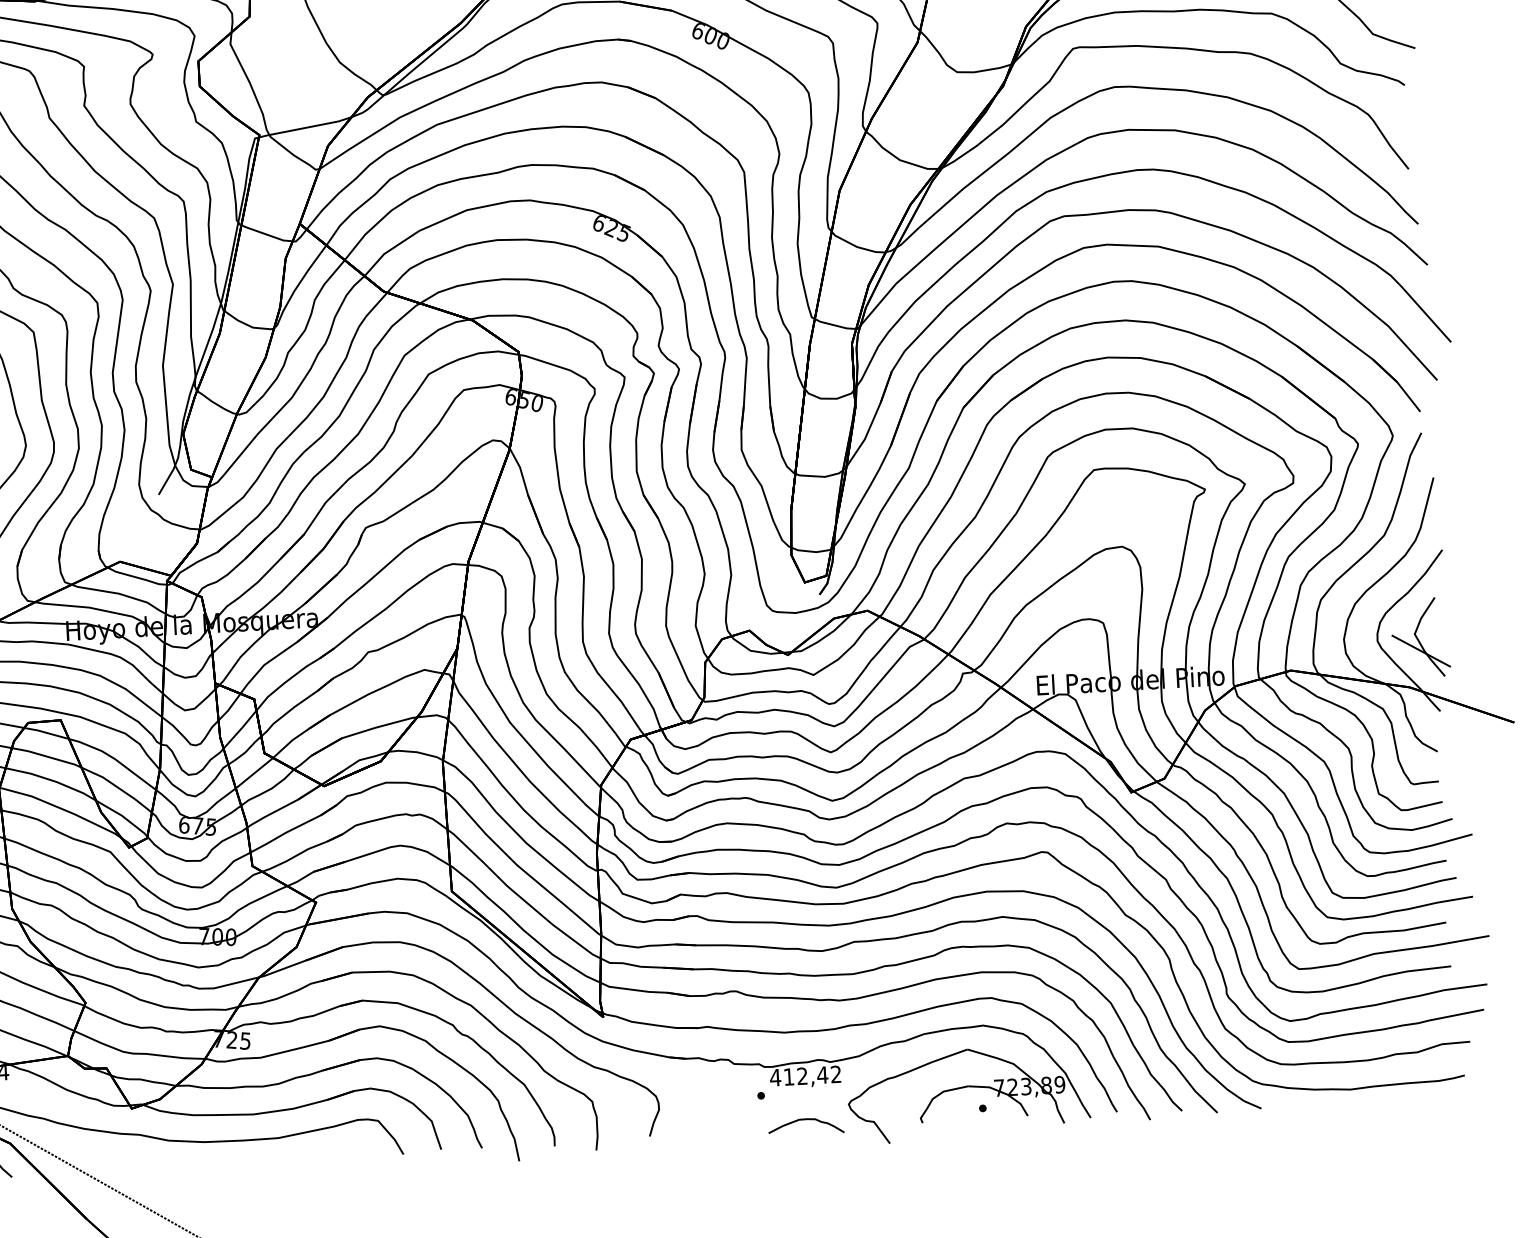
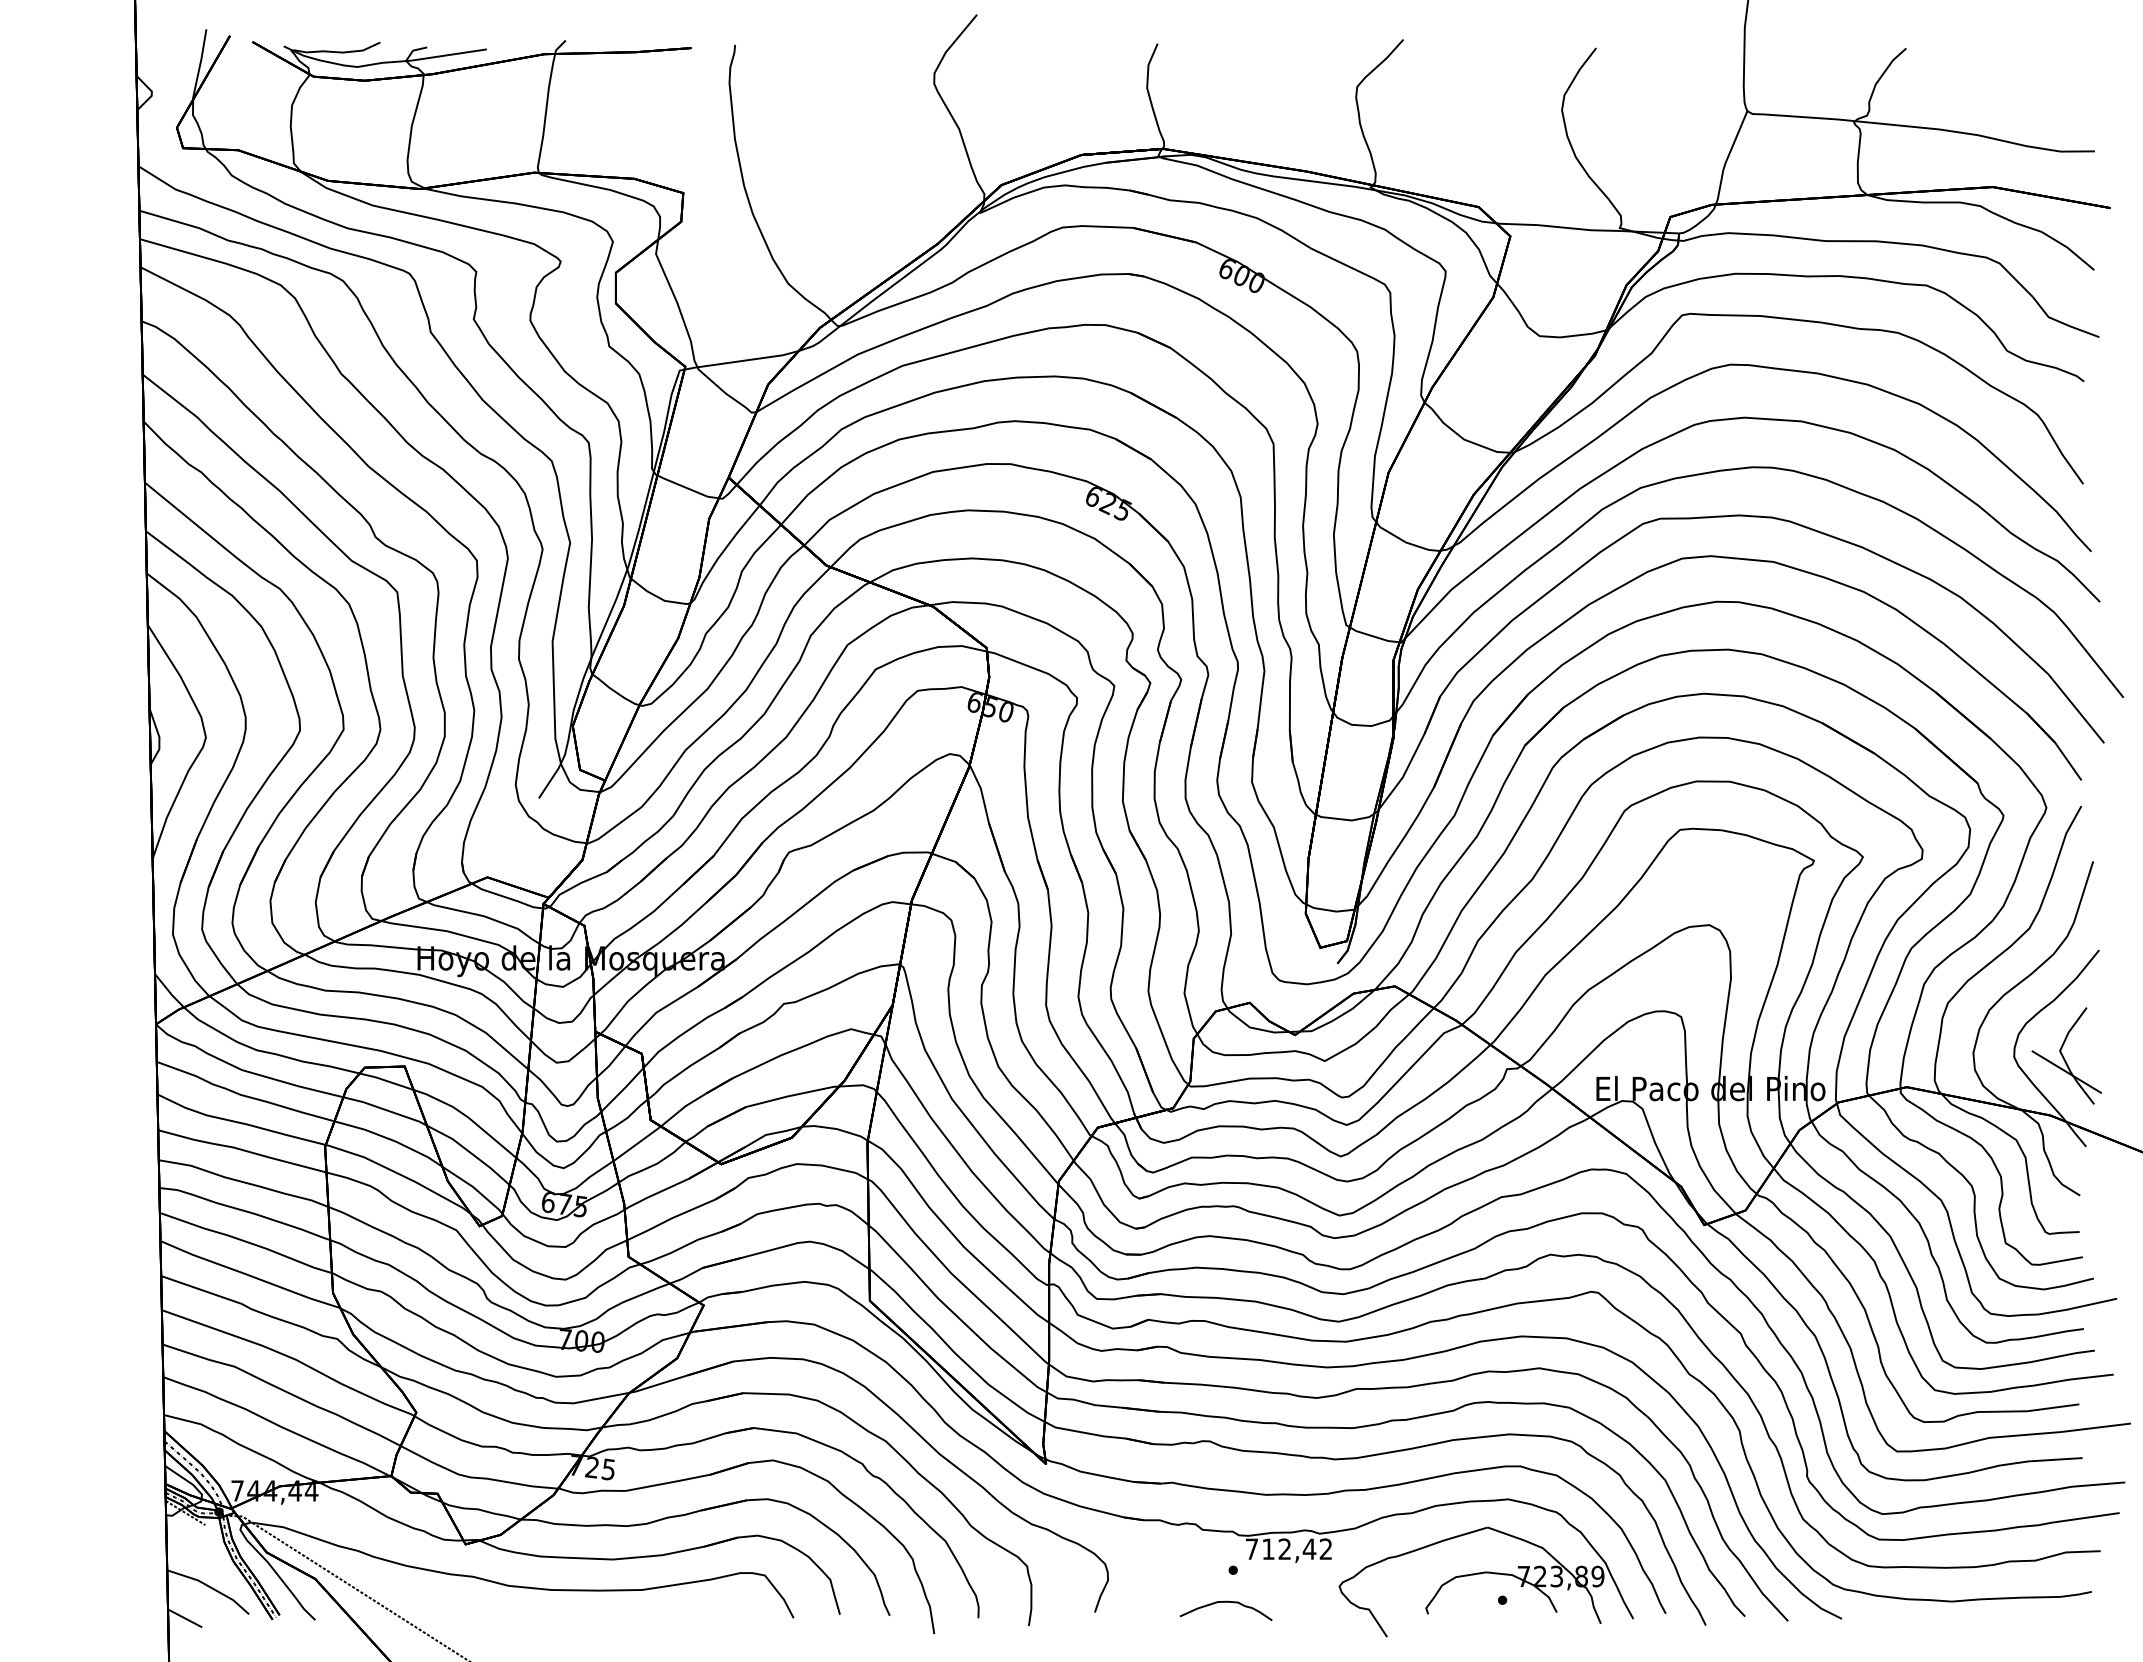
text: (775, 1077) -> (1251, 1548), 412,42 -> 712,42
curve: (805, 1119) -> (1225, 1602), moved

